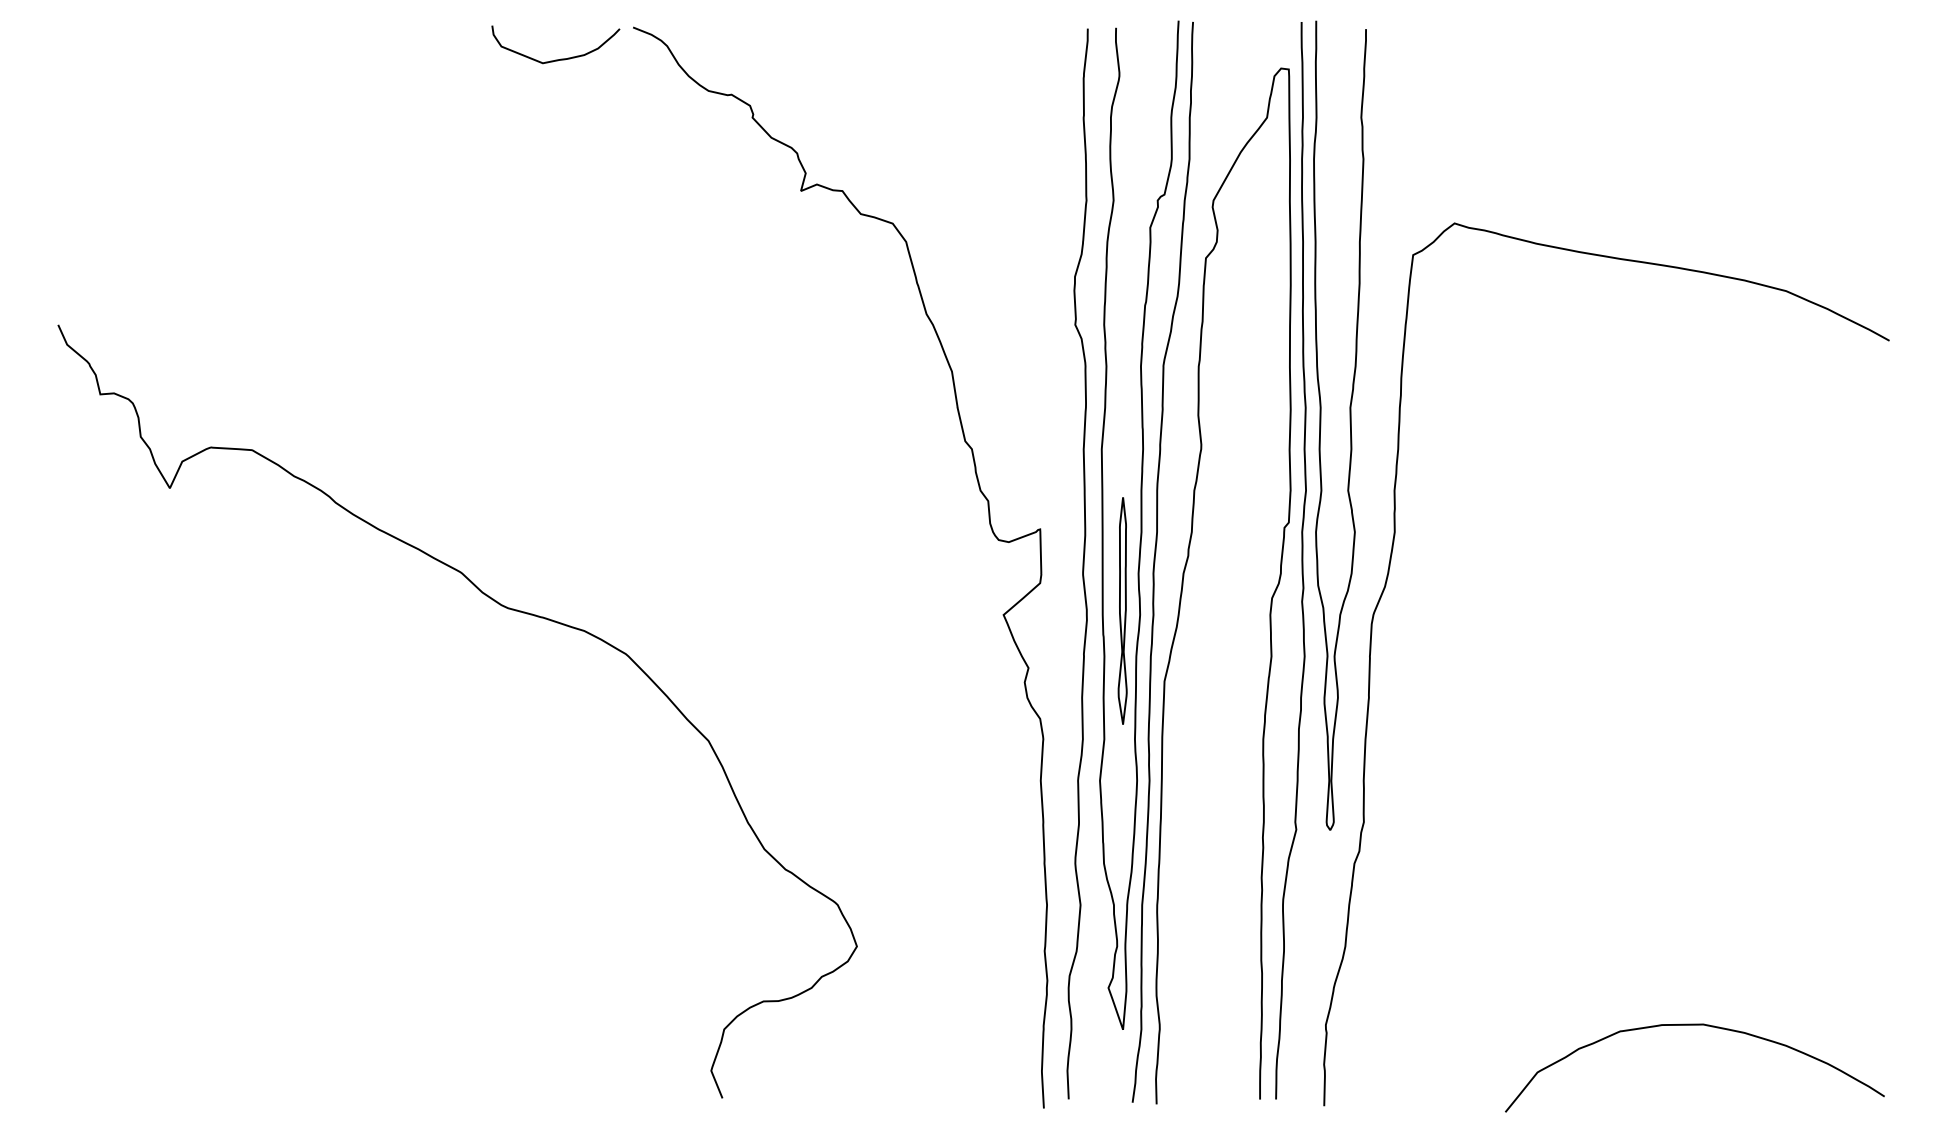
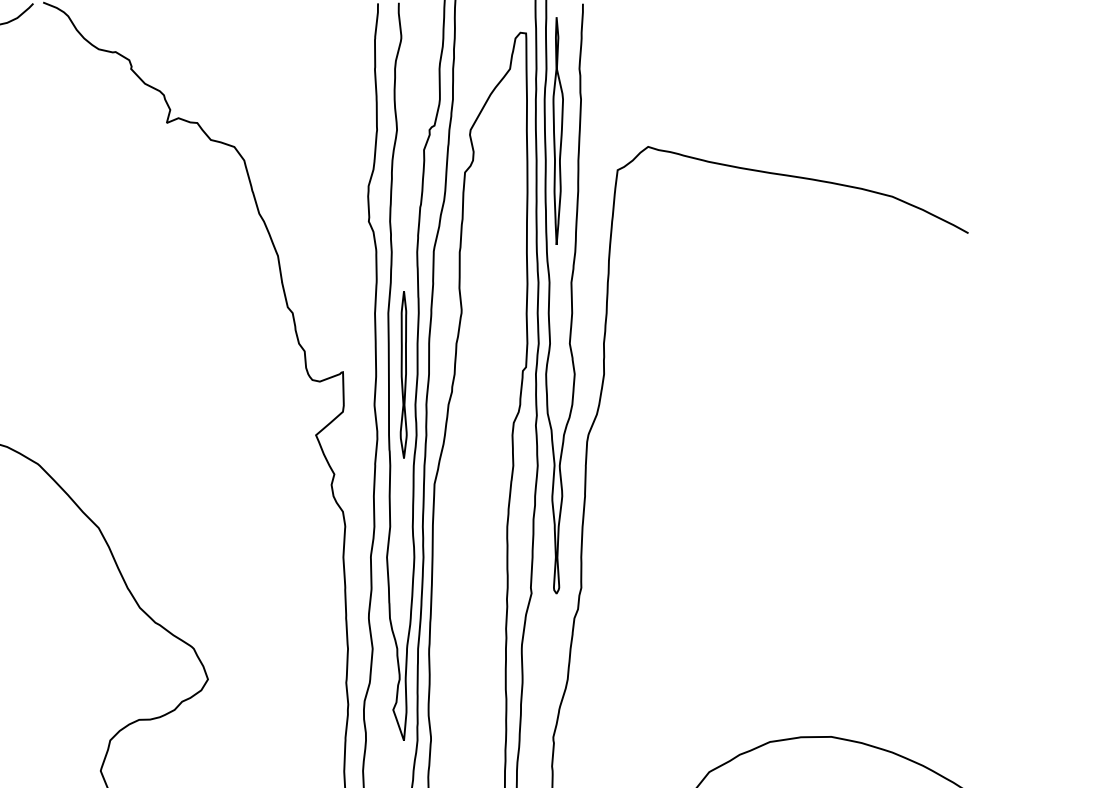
part: (1332, 201) -> (558, 130), added
part: (1122, 610) -> (403, 374), moved

